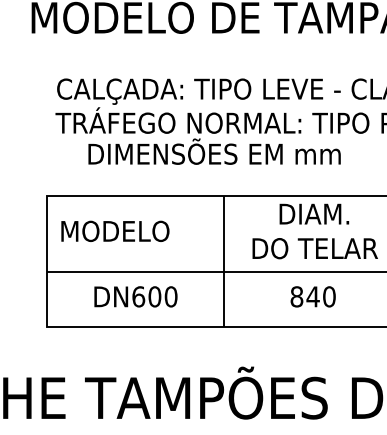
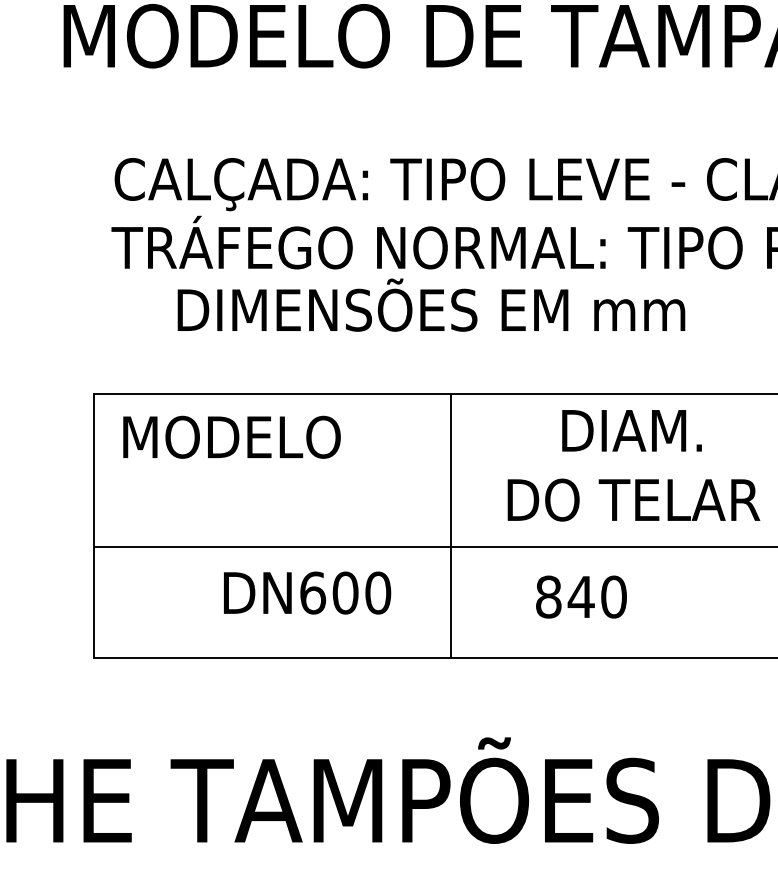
text: (115, 230) -> (232, 435), moved
text: (135, 296) -> (306, 592), moved
text: (312, 296) -> (580, 596), moved

